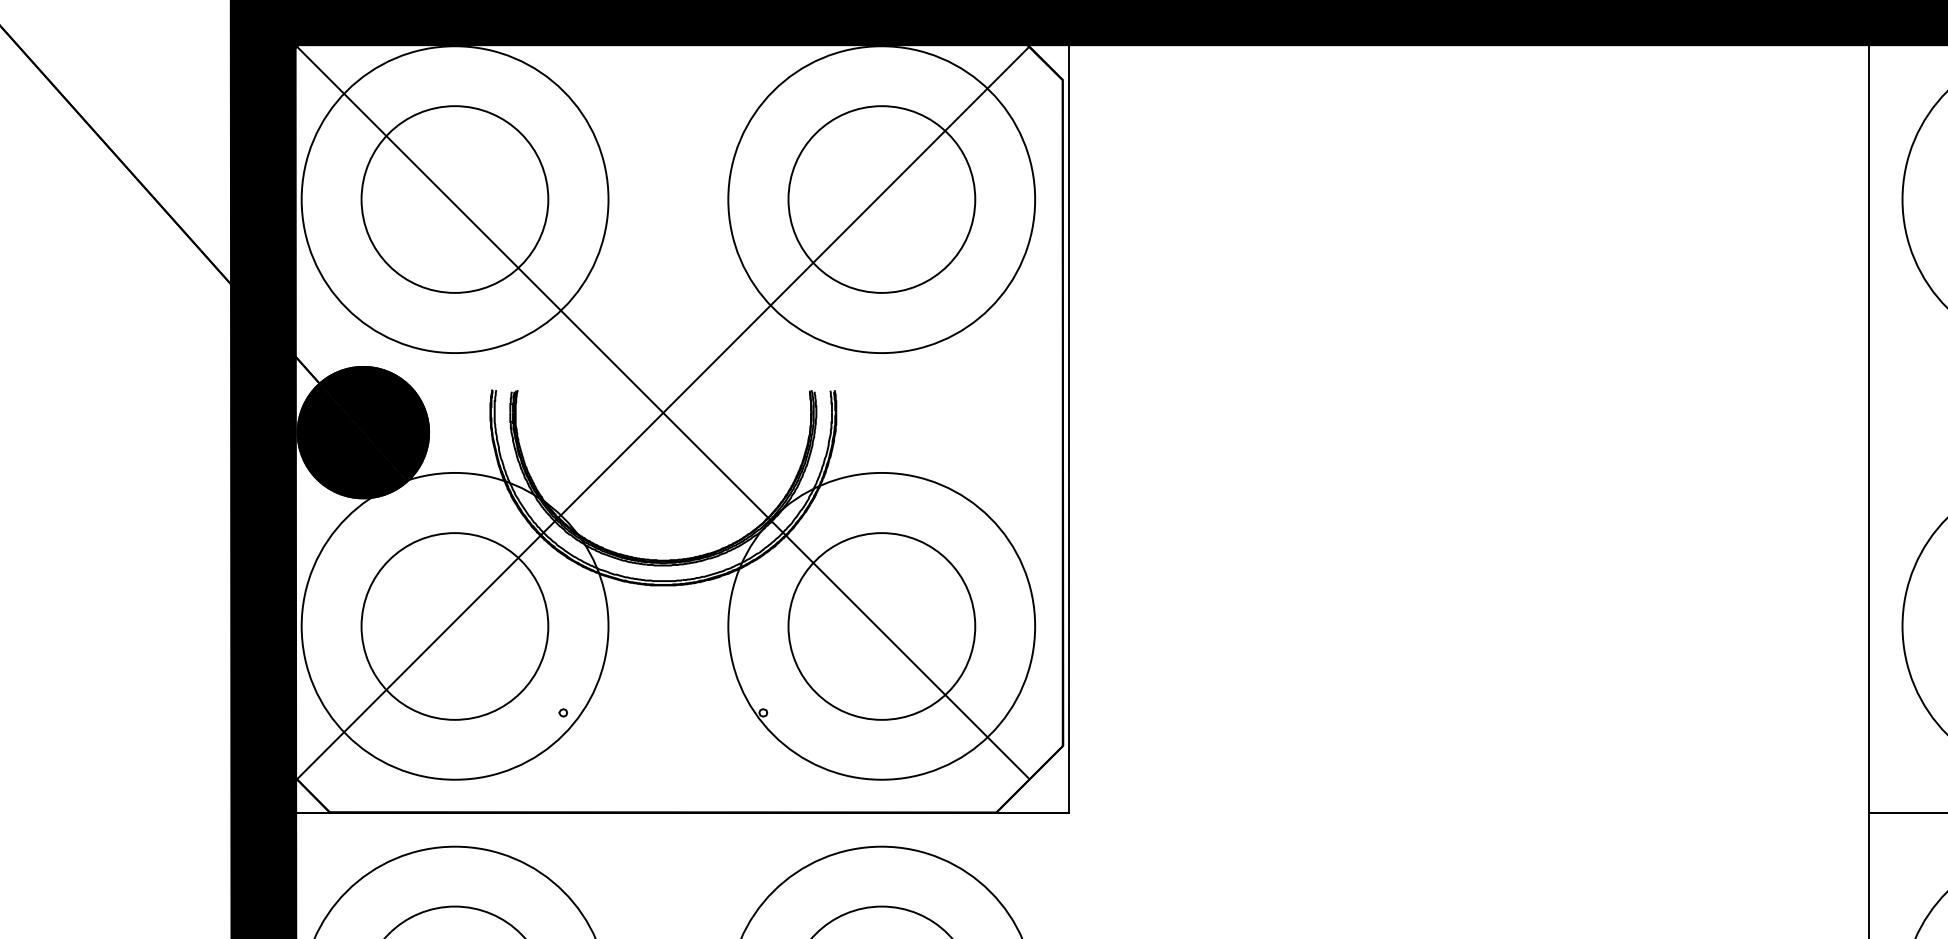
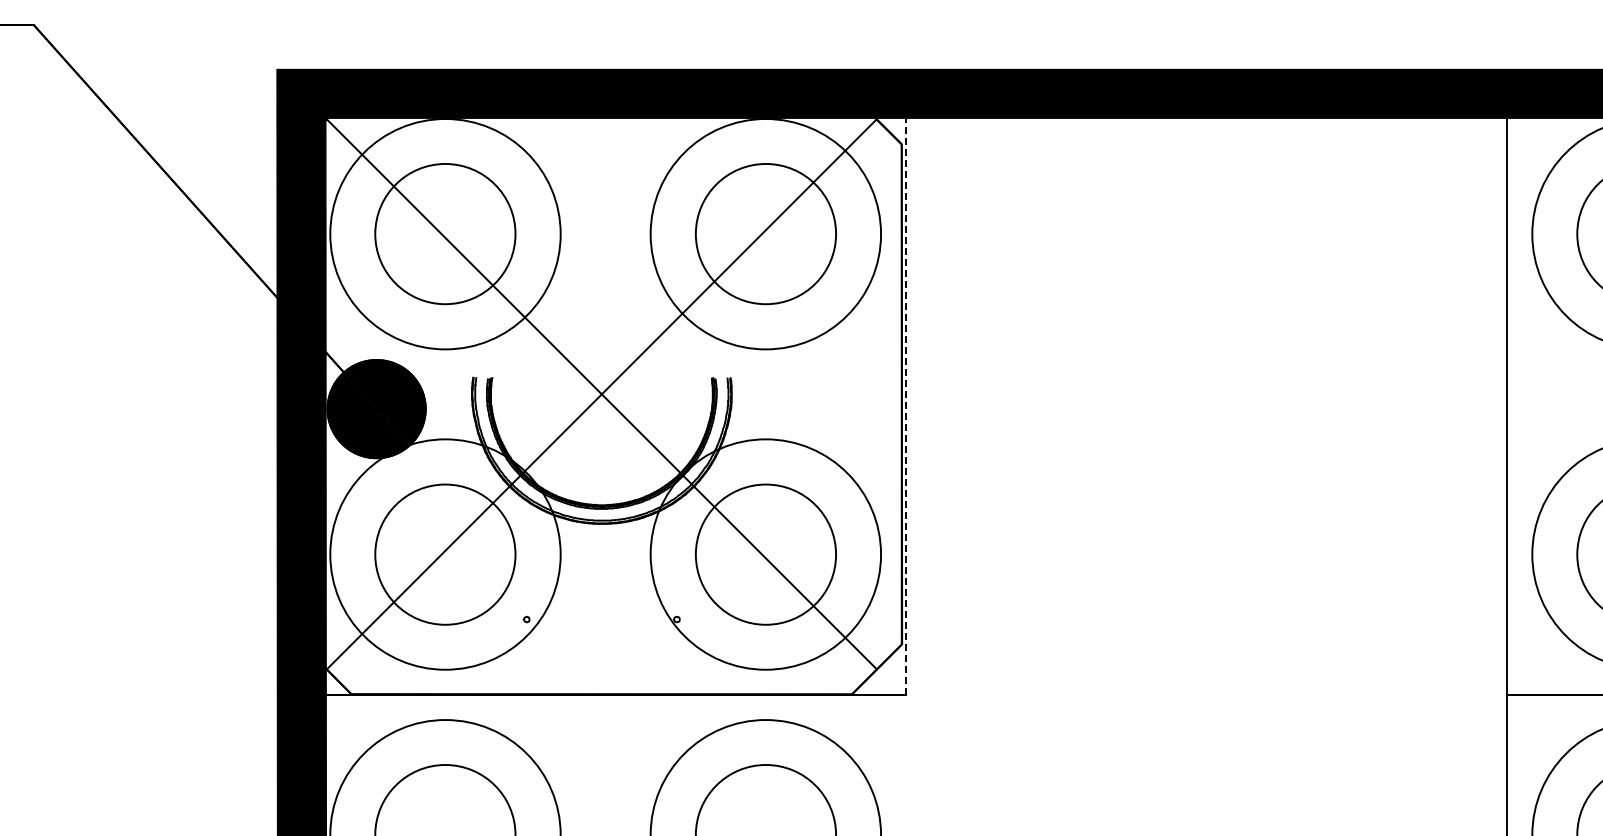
line: (1069, 413) -> (906, 394), solid -> dashed

